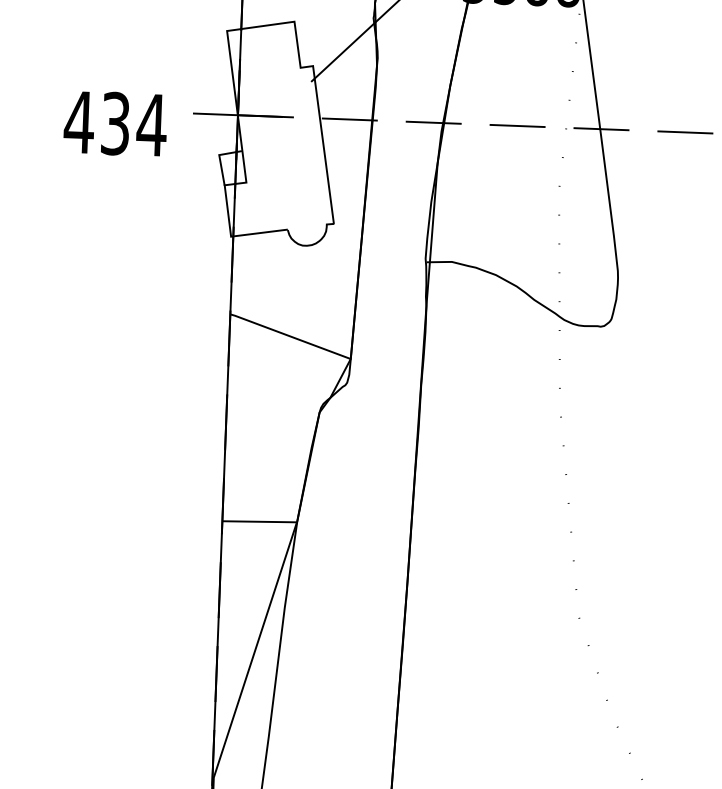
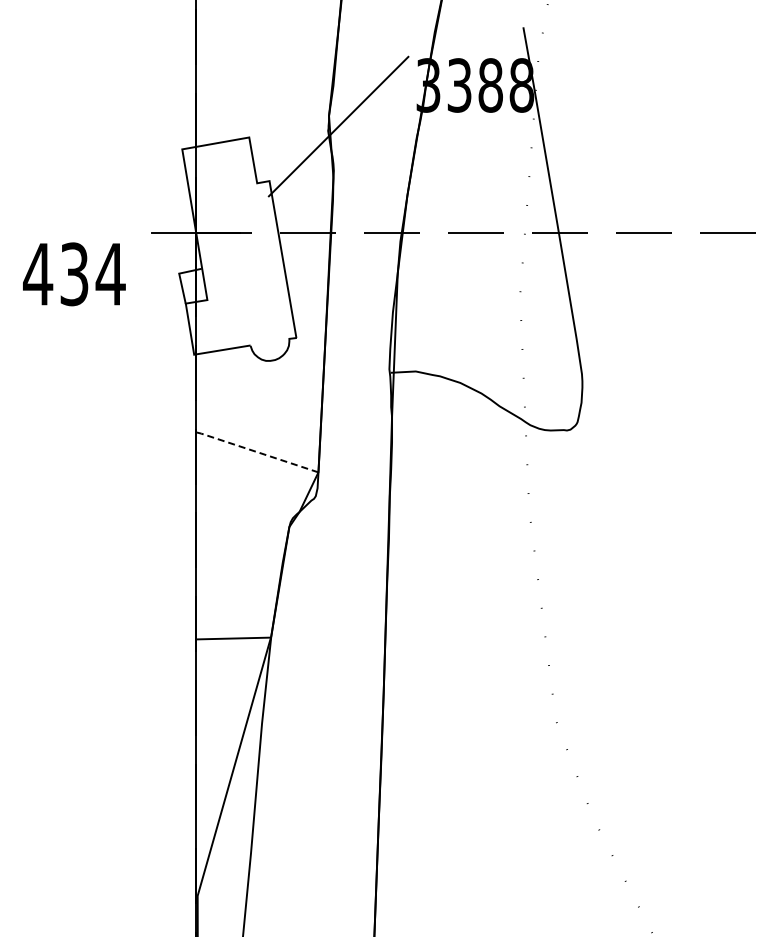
text: (115, 123) -> (74, 274), moved
line: (290, 336) -> (257, 452), solid -> dashed

